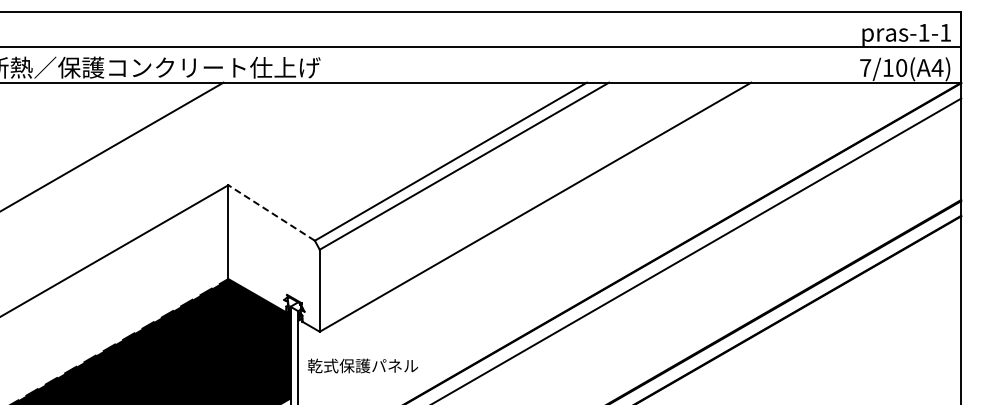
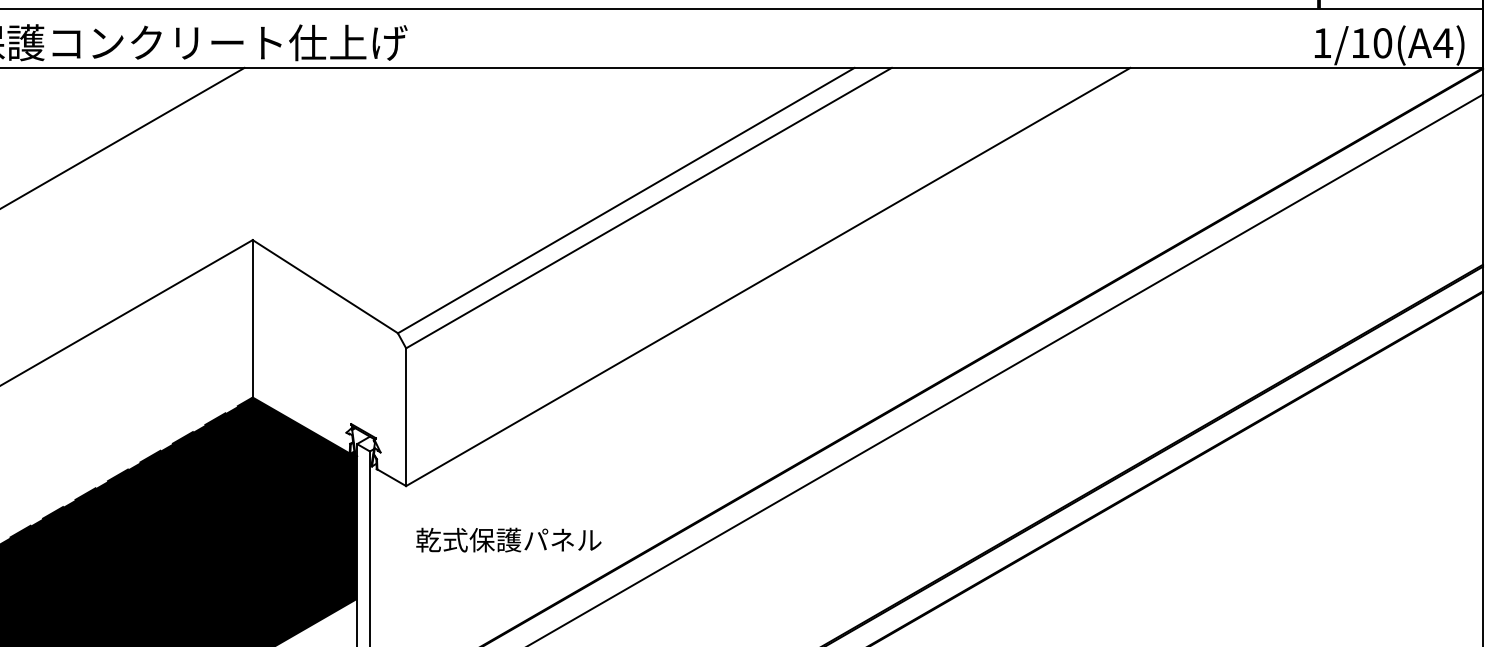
text: (865, 67) -> (1322, 42), 7/10(A4) -> 1/10(A4)
line: (271, 212) -> (325, 285), dashed -> solid
text: (362, 365) -> (508, 539), moved

